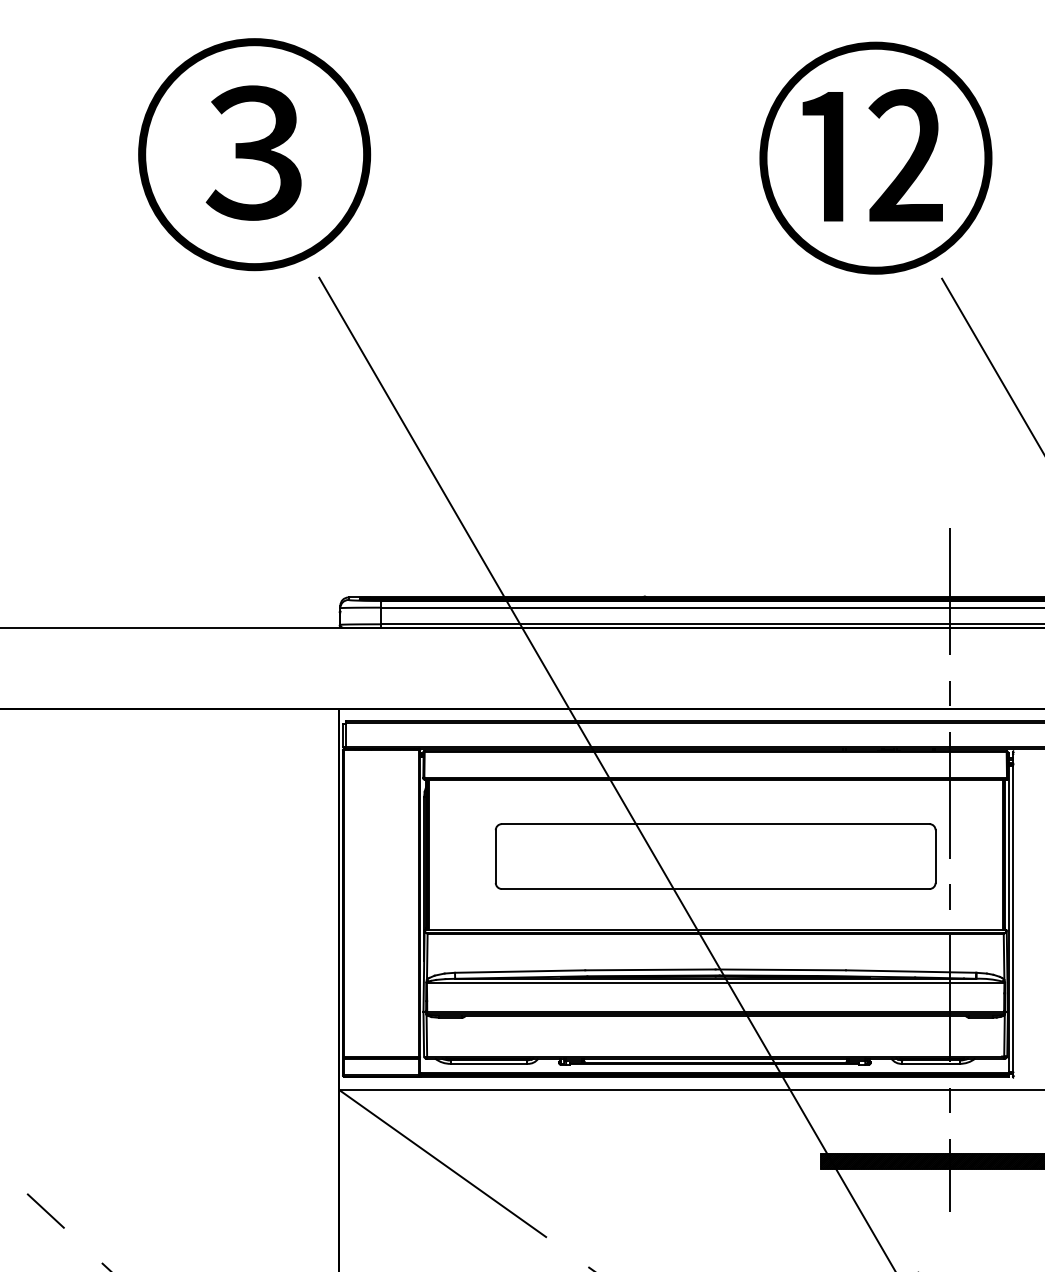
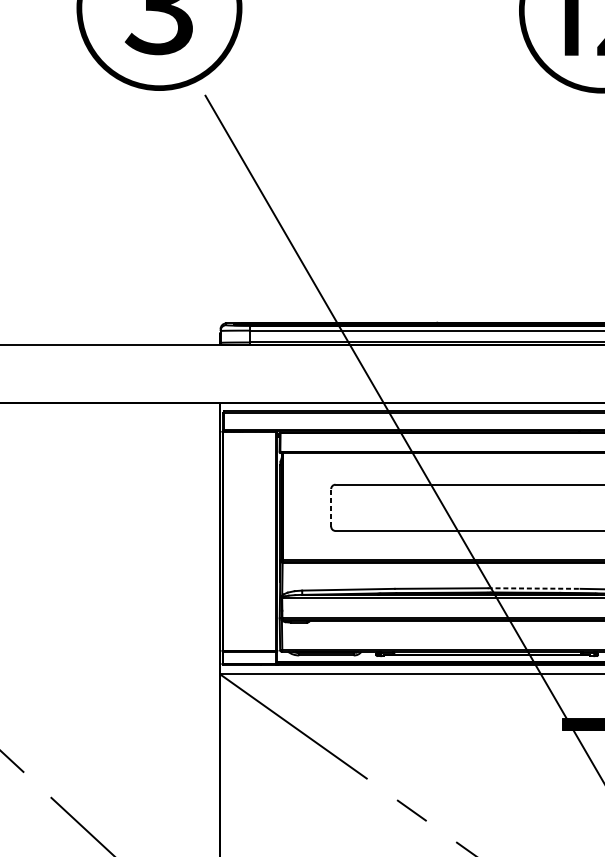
line: (495, 856) -> (330, 507), solid -> dashed
line: (781, 969) -> (534, 588), solid -> dashed

